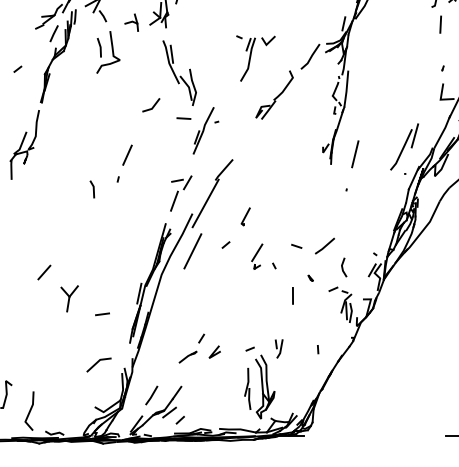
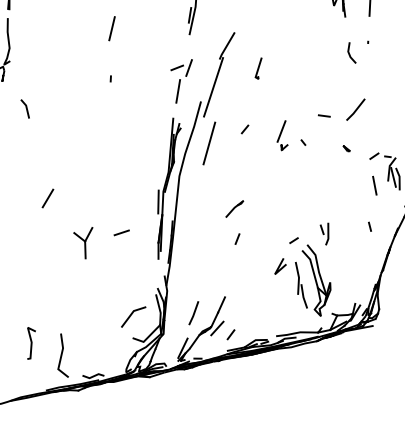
line: (127, 154) -> (111, 27), moved
line: (92, 189) -> (25, 108), moved
part: (245, 216) -> (258, 68), moved
line: (343, 267) -> (350, 53), moved
line: (292, 295) -> (374, 185), moved
part: (69, 298) -> (85, 243), moved
line: (214, 351) -> (279, 265), moved
part: (187, 356) -> (233, 208), moved
line: (97, 363) -> (131, 315), moved

